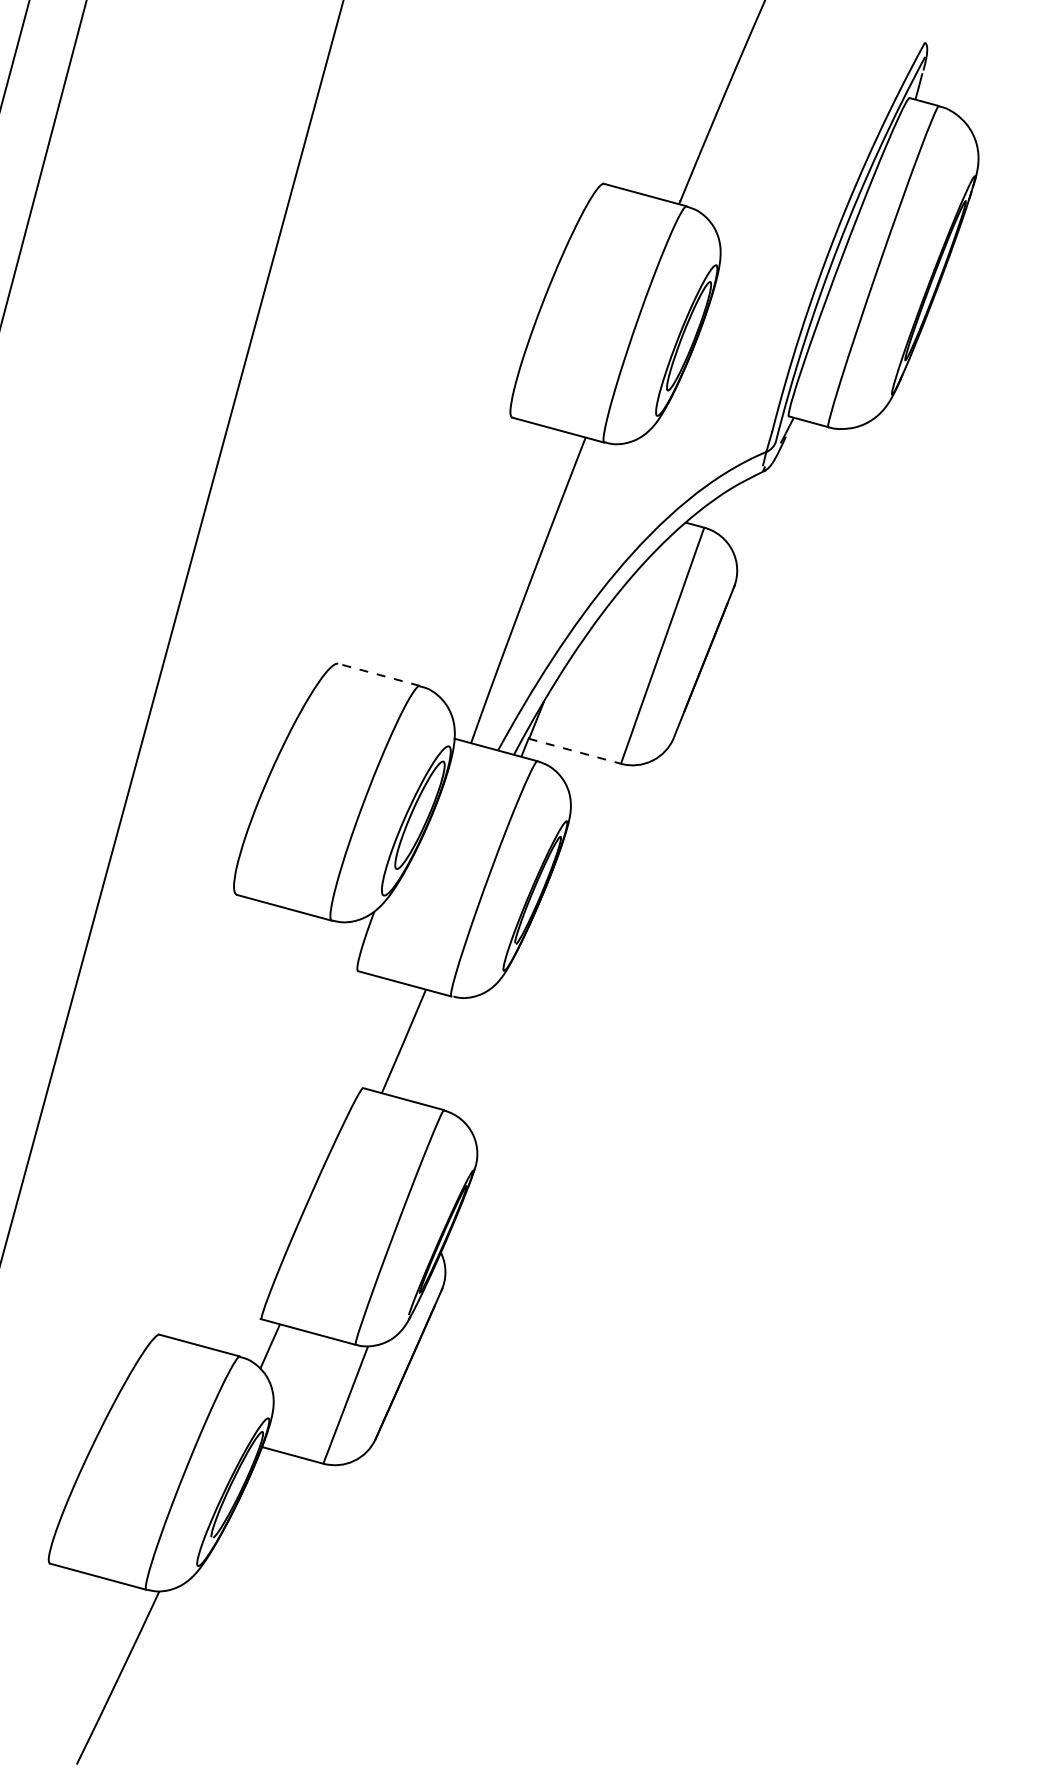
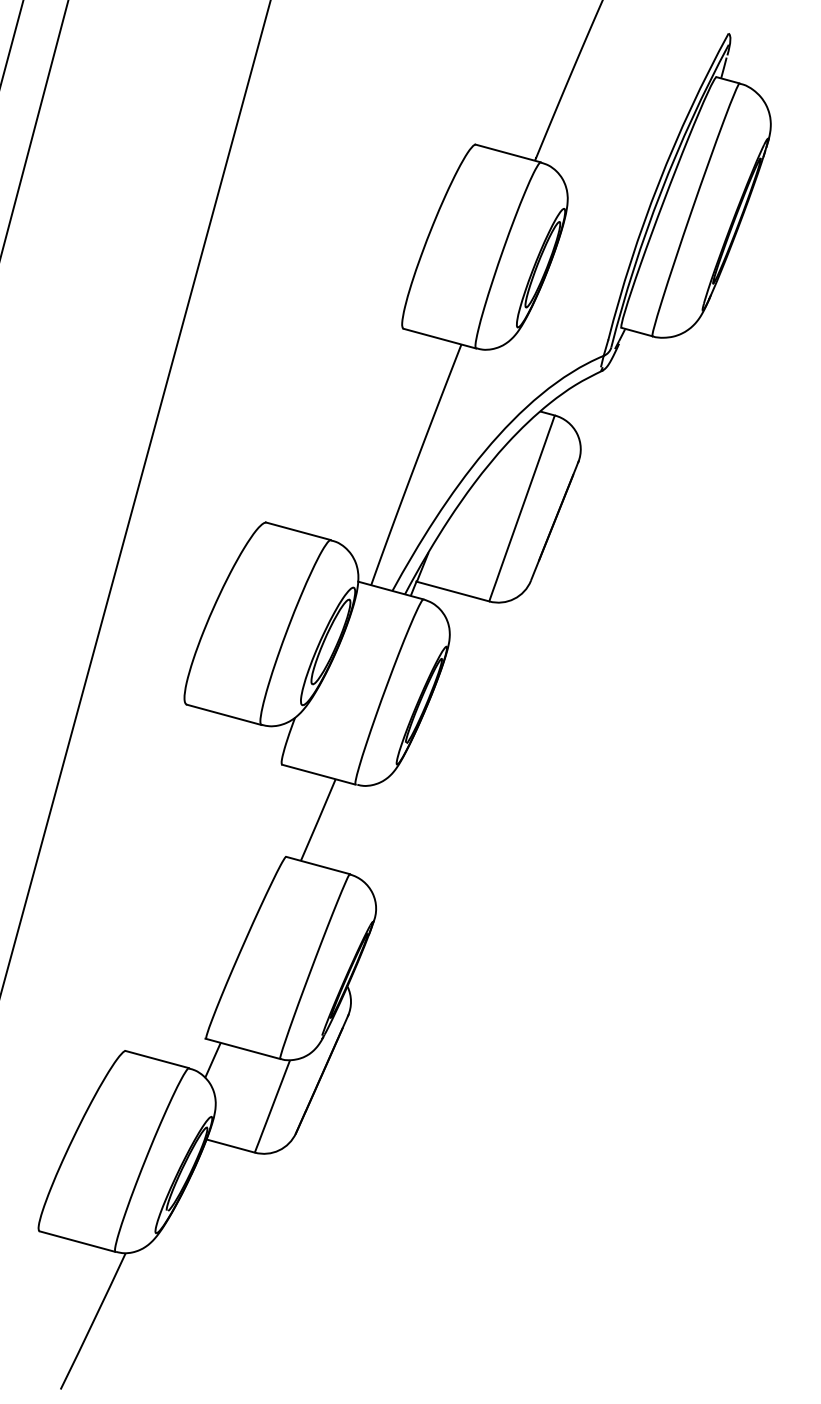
line: (378, 674) -> (298, 531), dashed -> solid
line: (574, 751) -> (452, 591), dashed -> solid

